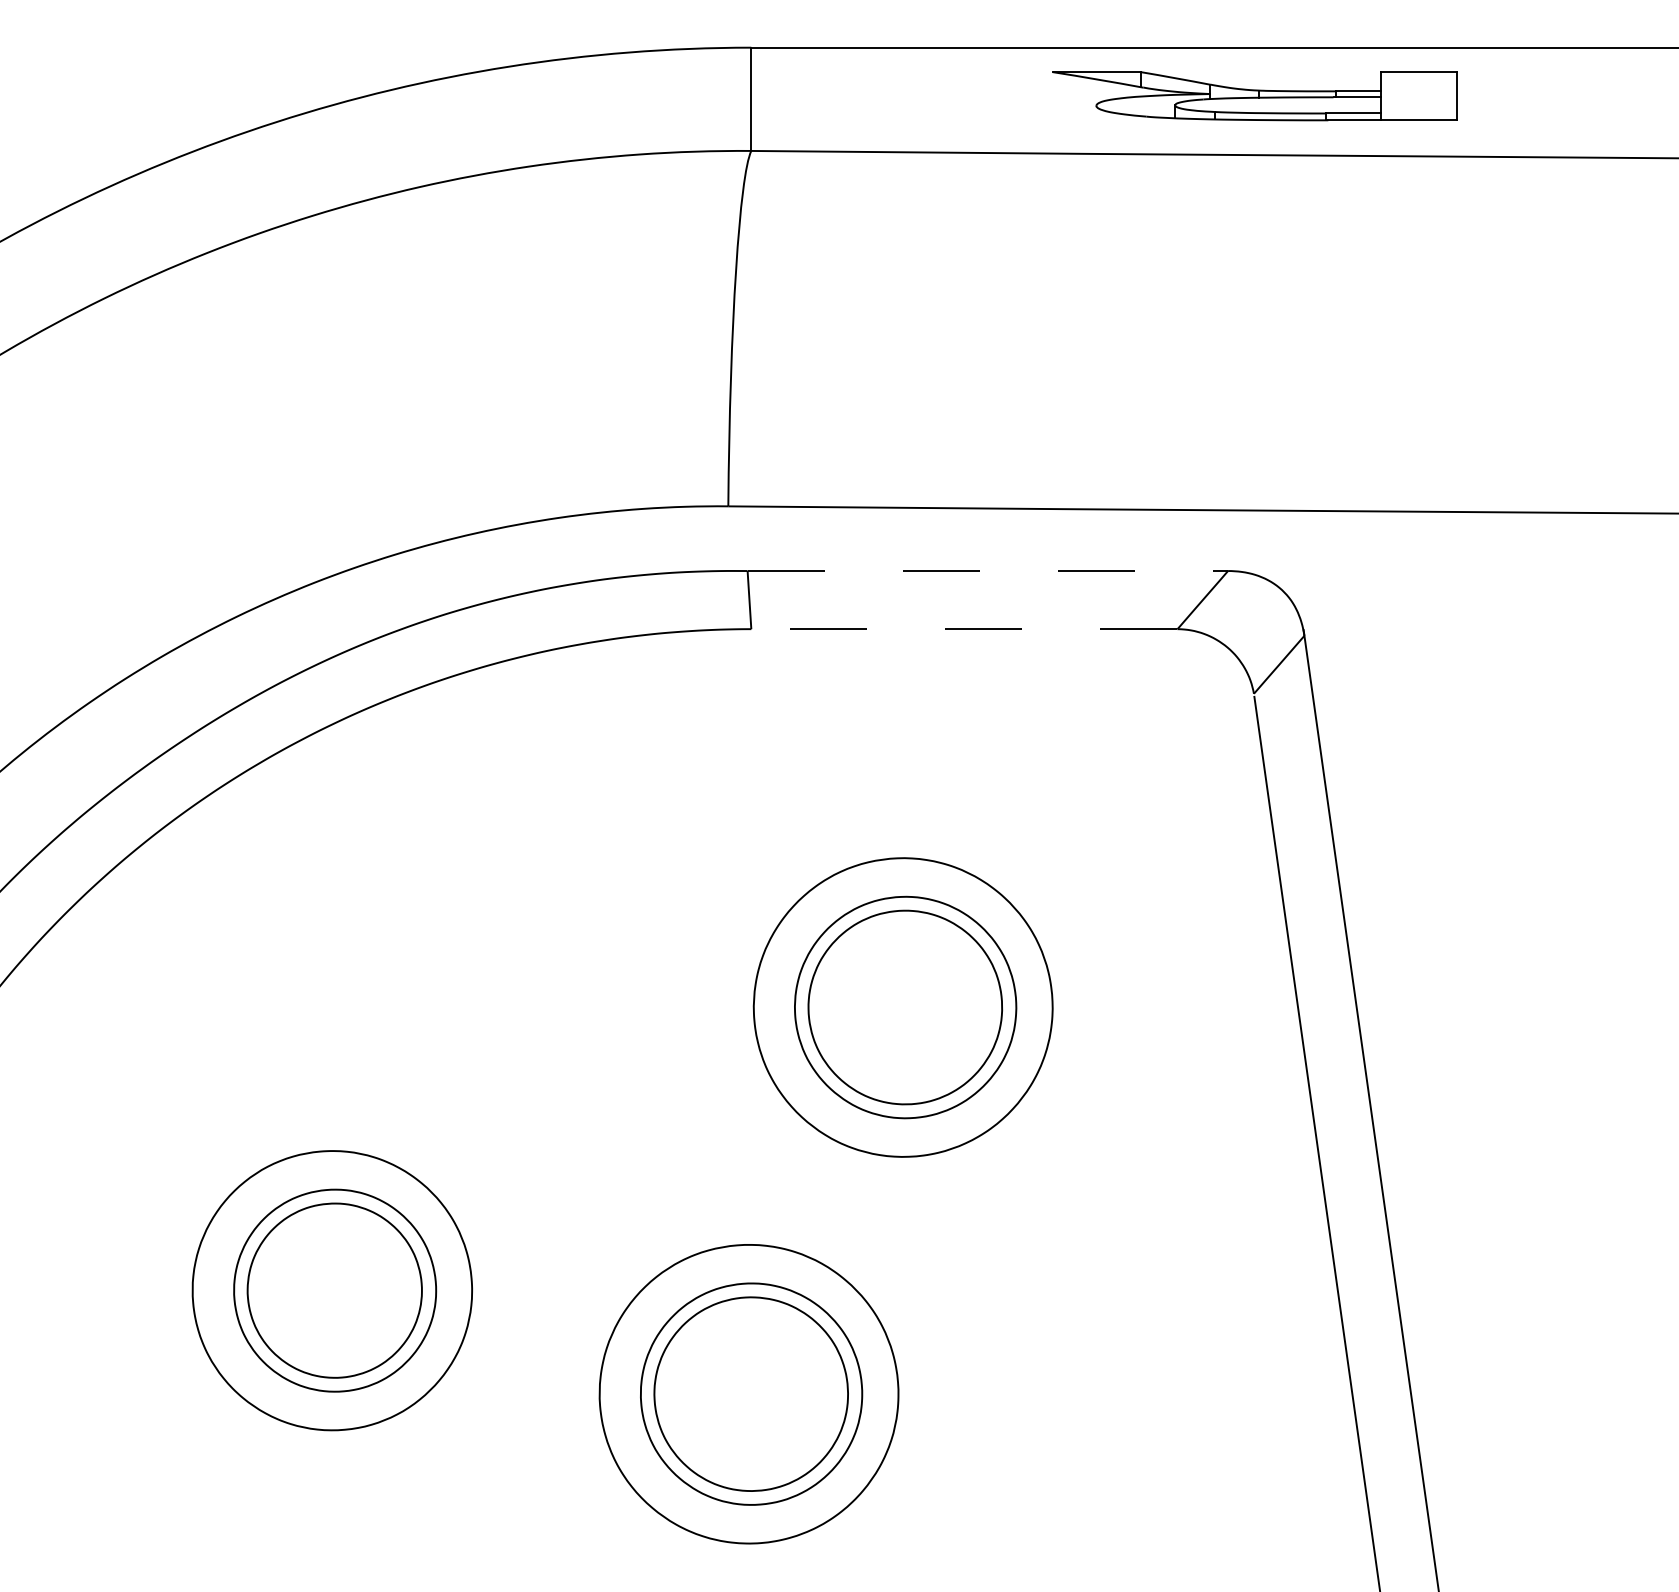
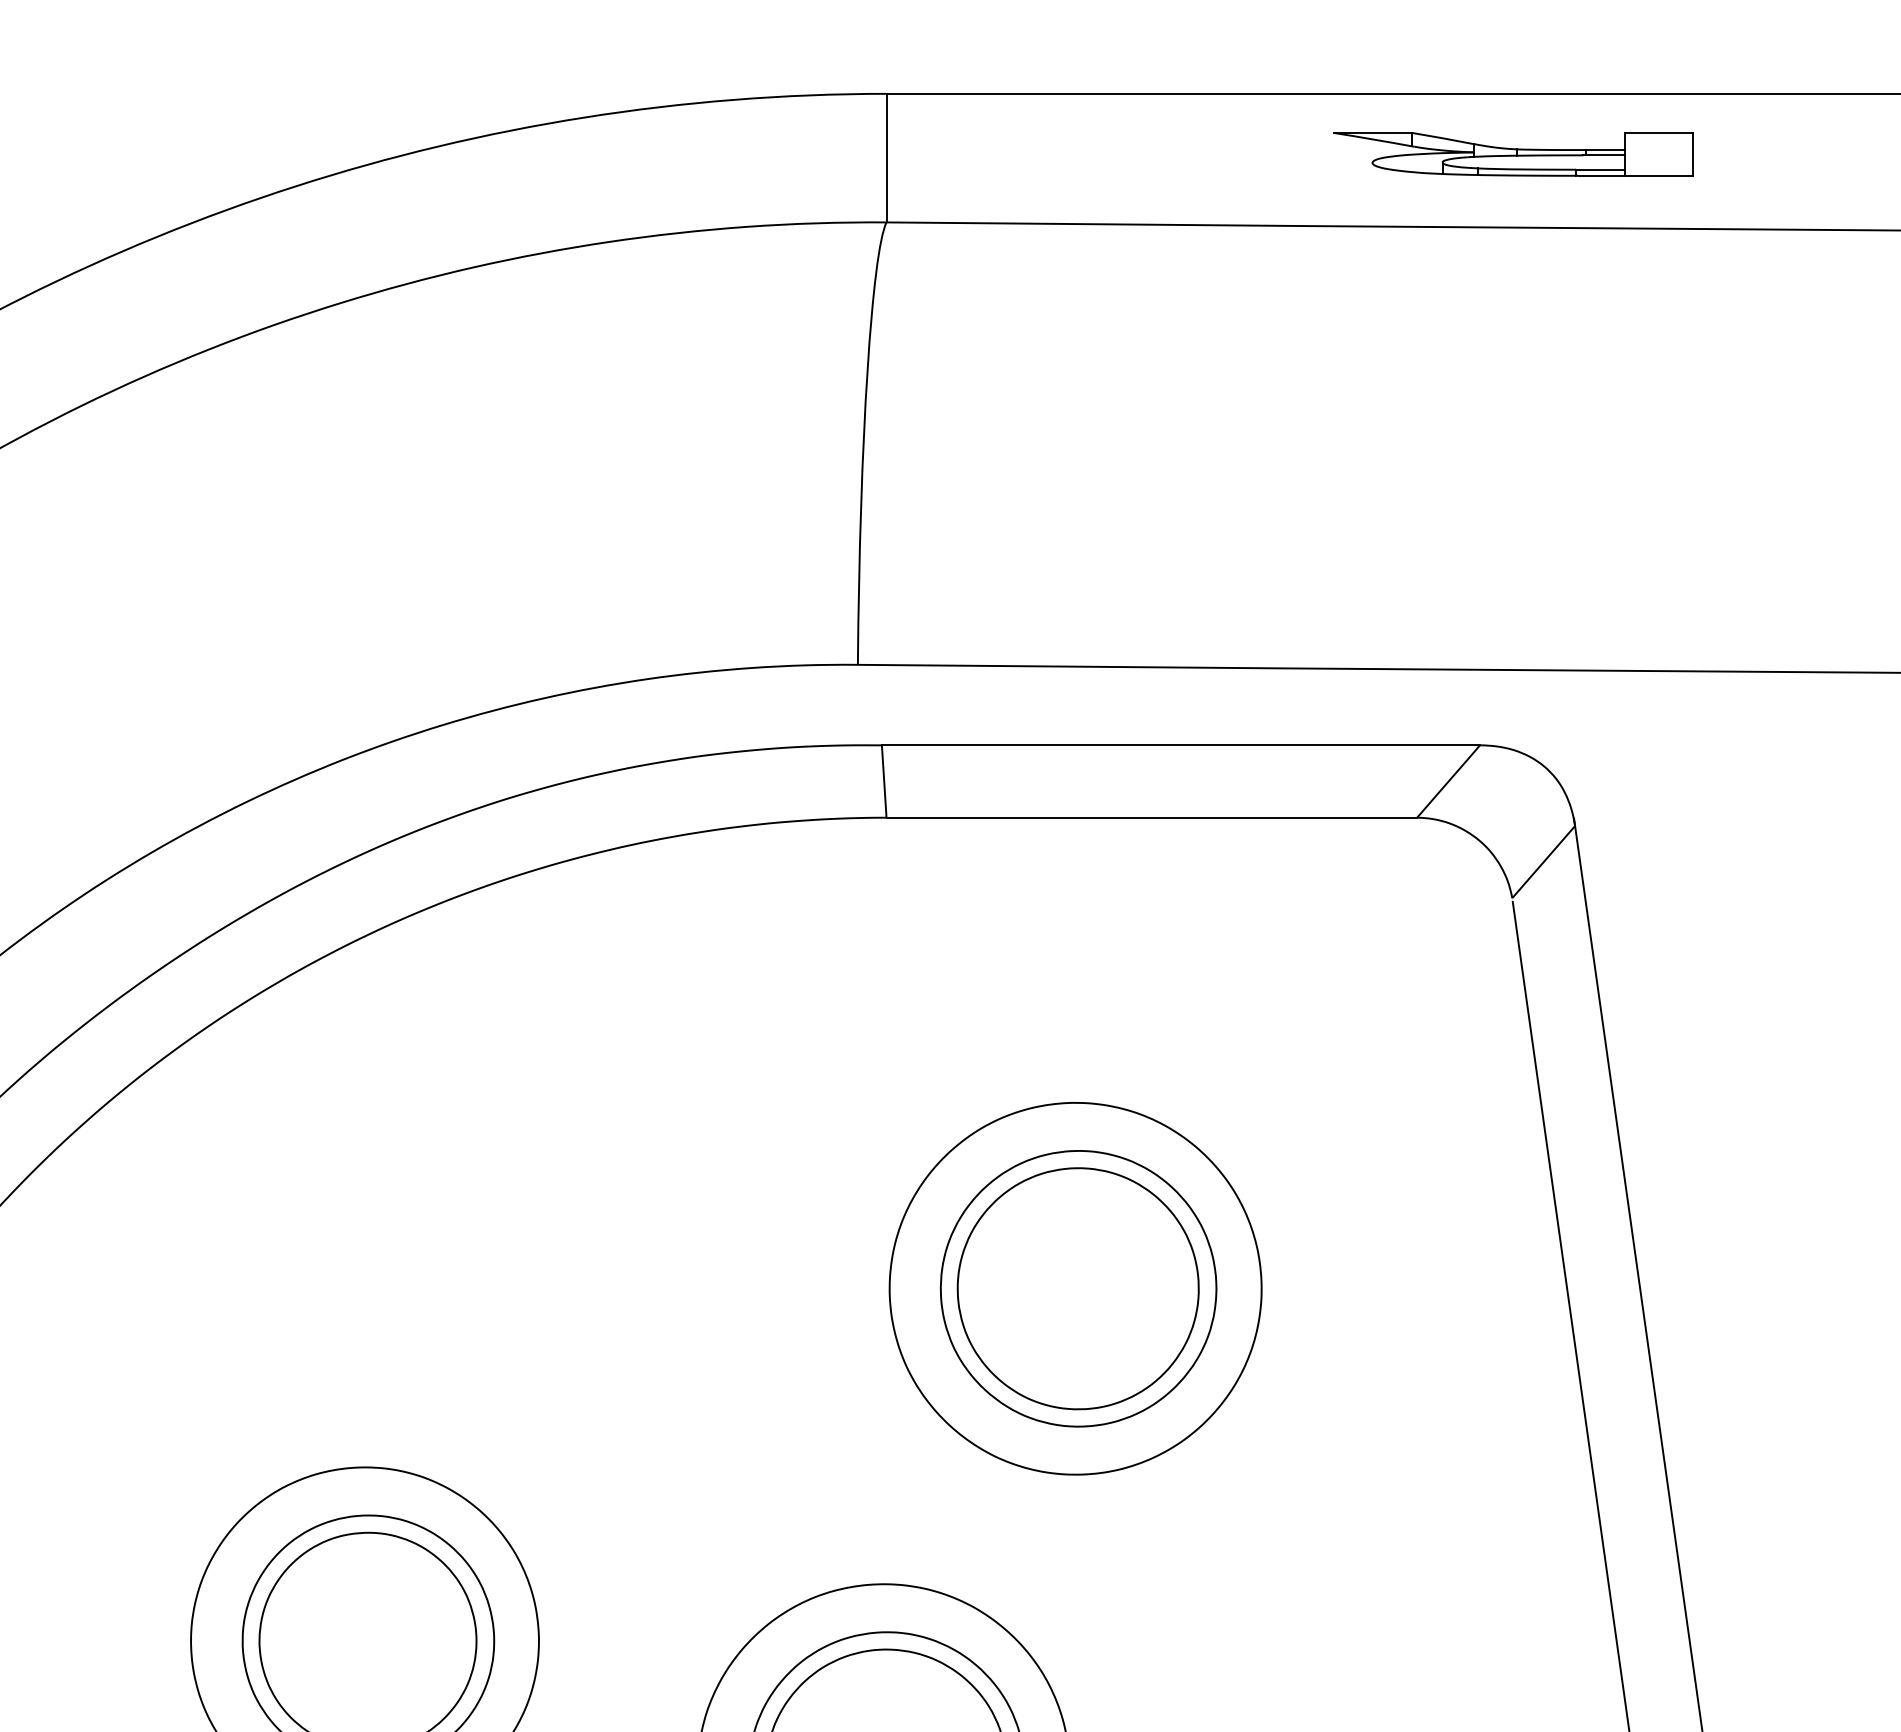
part: (1254, 96) -> (1512, 154), size x0.71
line: (988, 571) -> (1181, 745), dashed -> solid
line: (963, 629) -> (1150, 818), dashed -> solid

